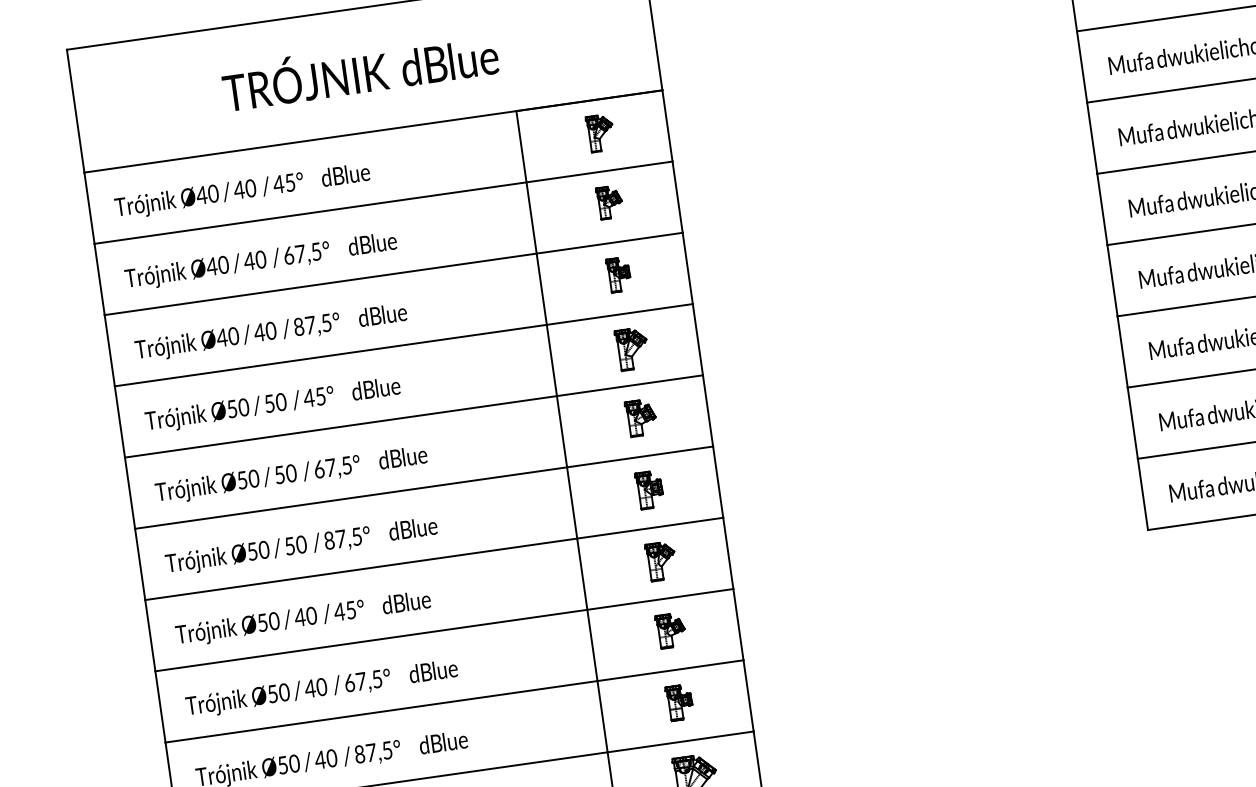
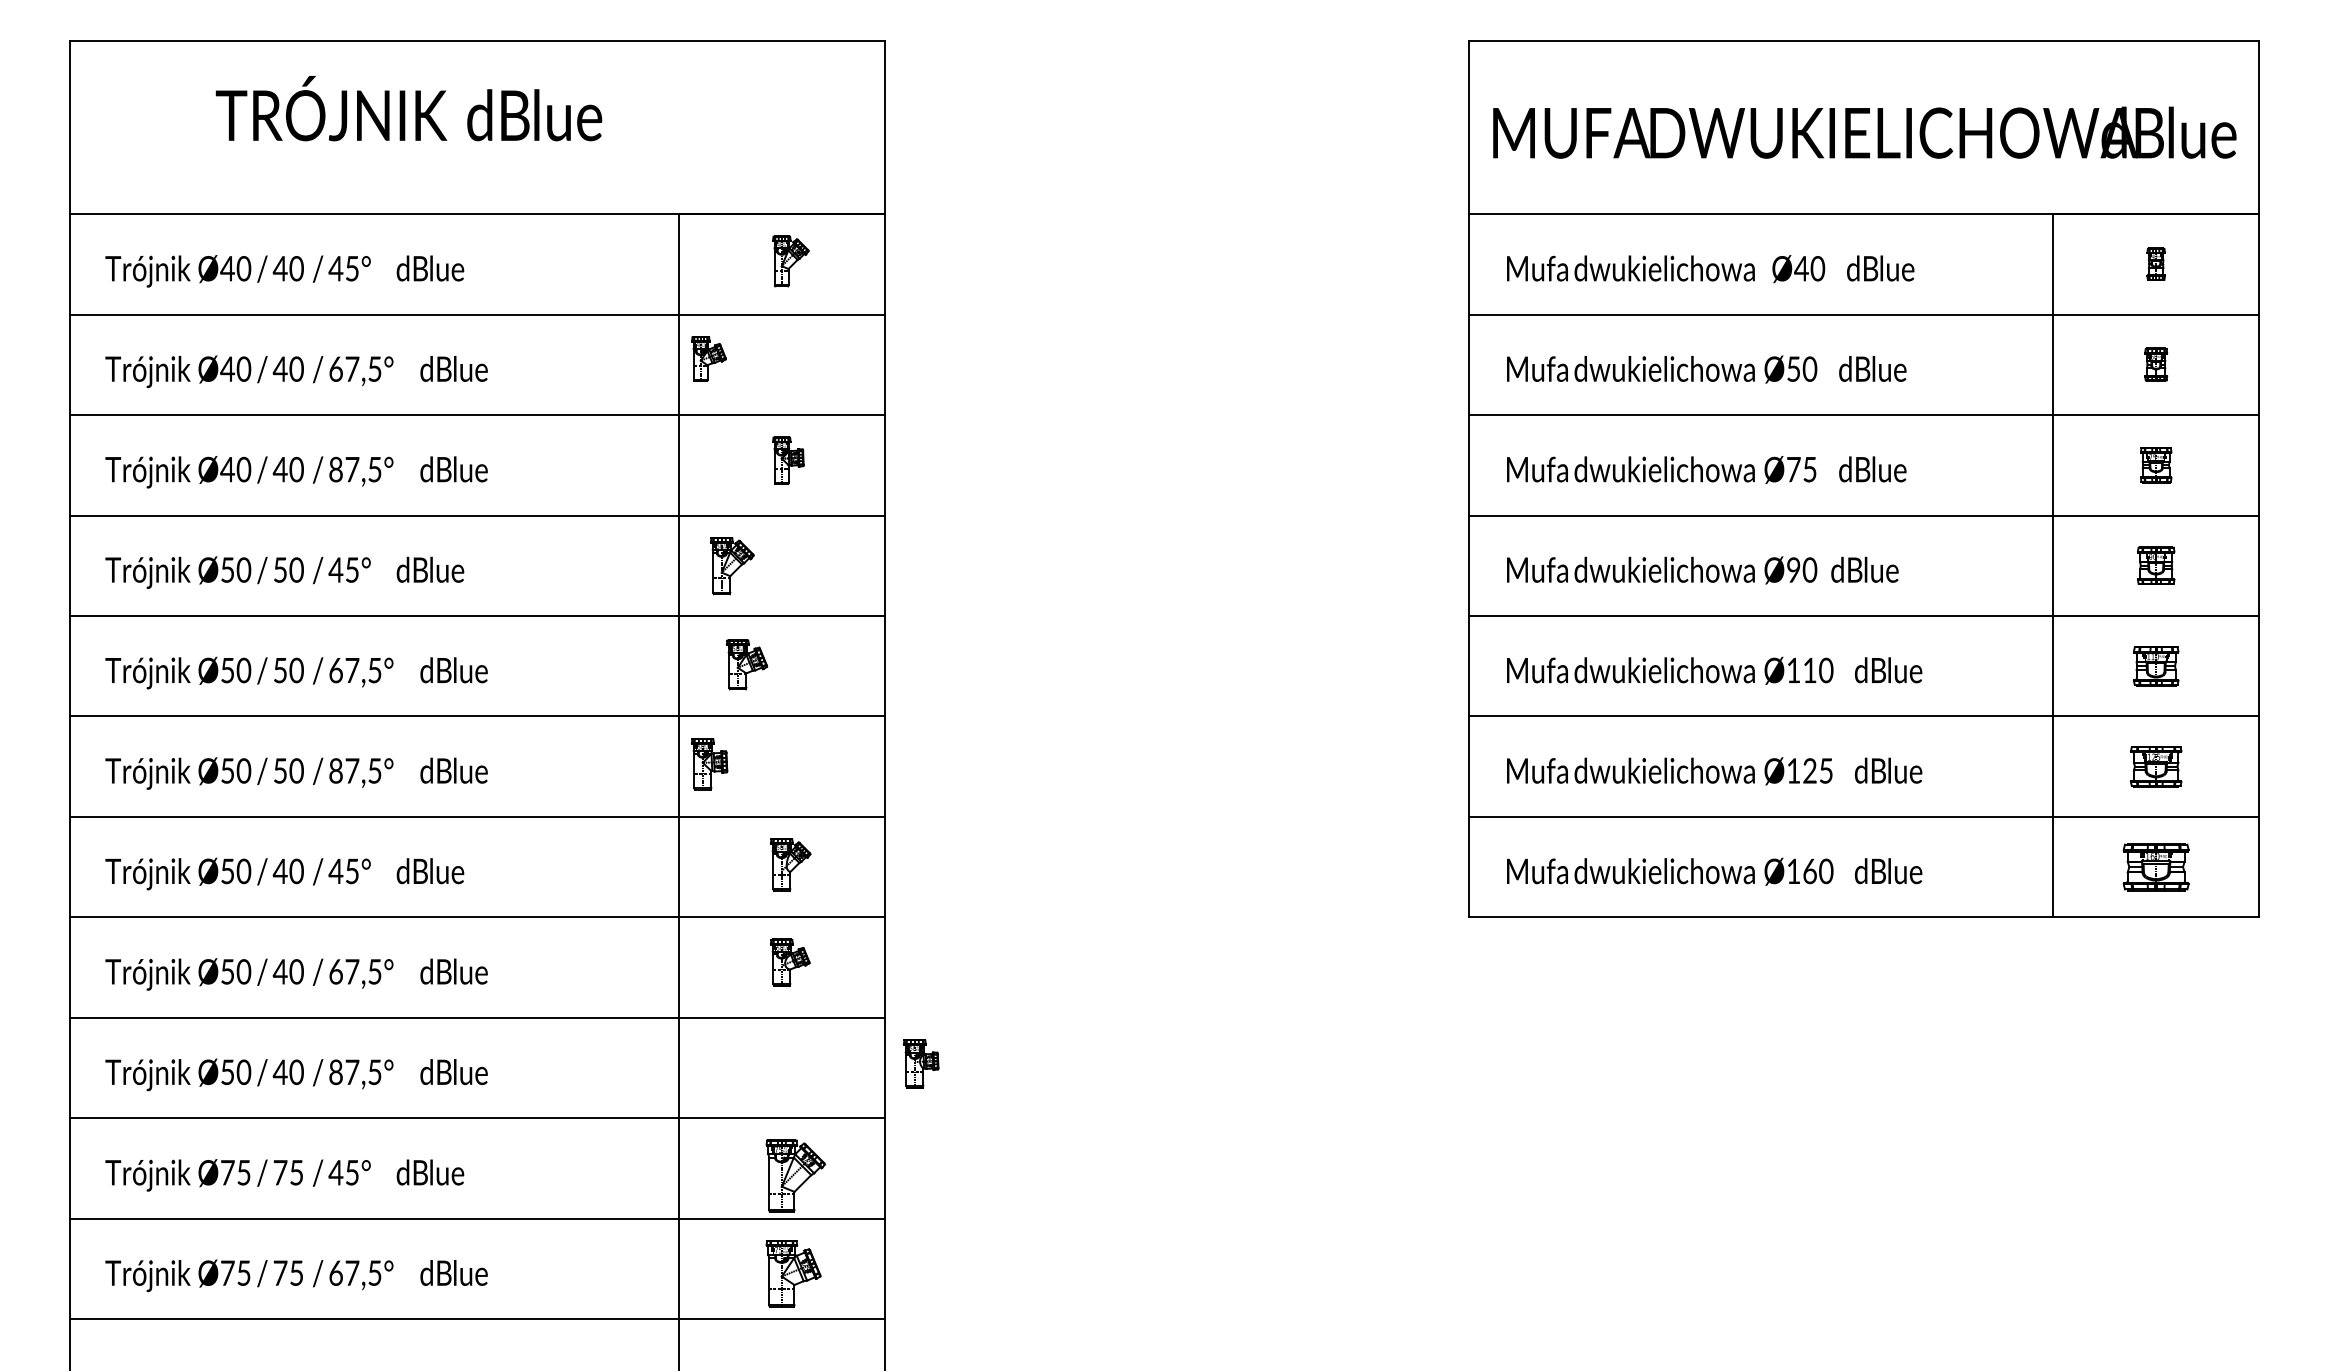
text: (359, 69) -> (408, 108), moved
part: (609, 202) -> (708, 358), moved
part: (632, 349) -> (732, 566), moved
part: (641, 417) -> (747, 664), moved
part: (649, 490) -> (709, 764), moved
part: (679, 702) -> (920, 1063), moved

